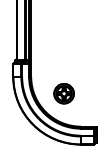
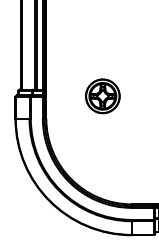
part: (63, 93) -> (101, 95), moved

